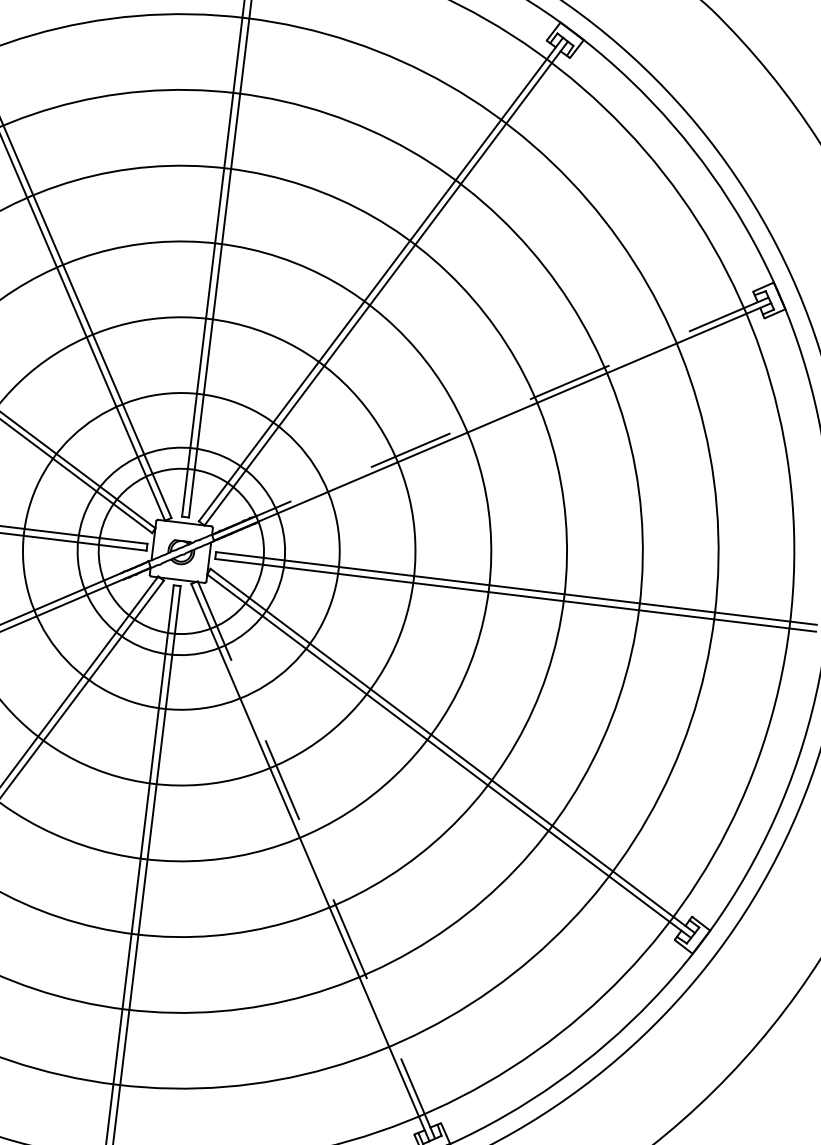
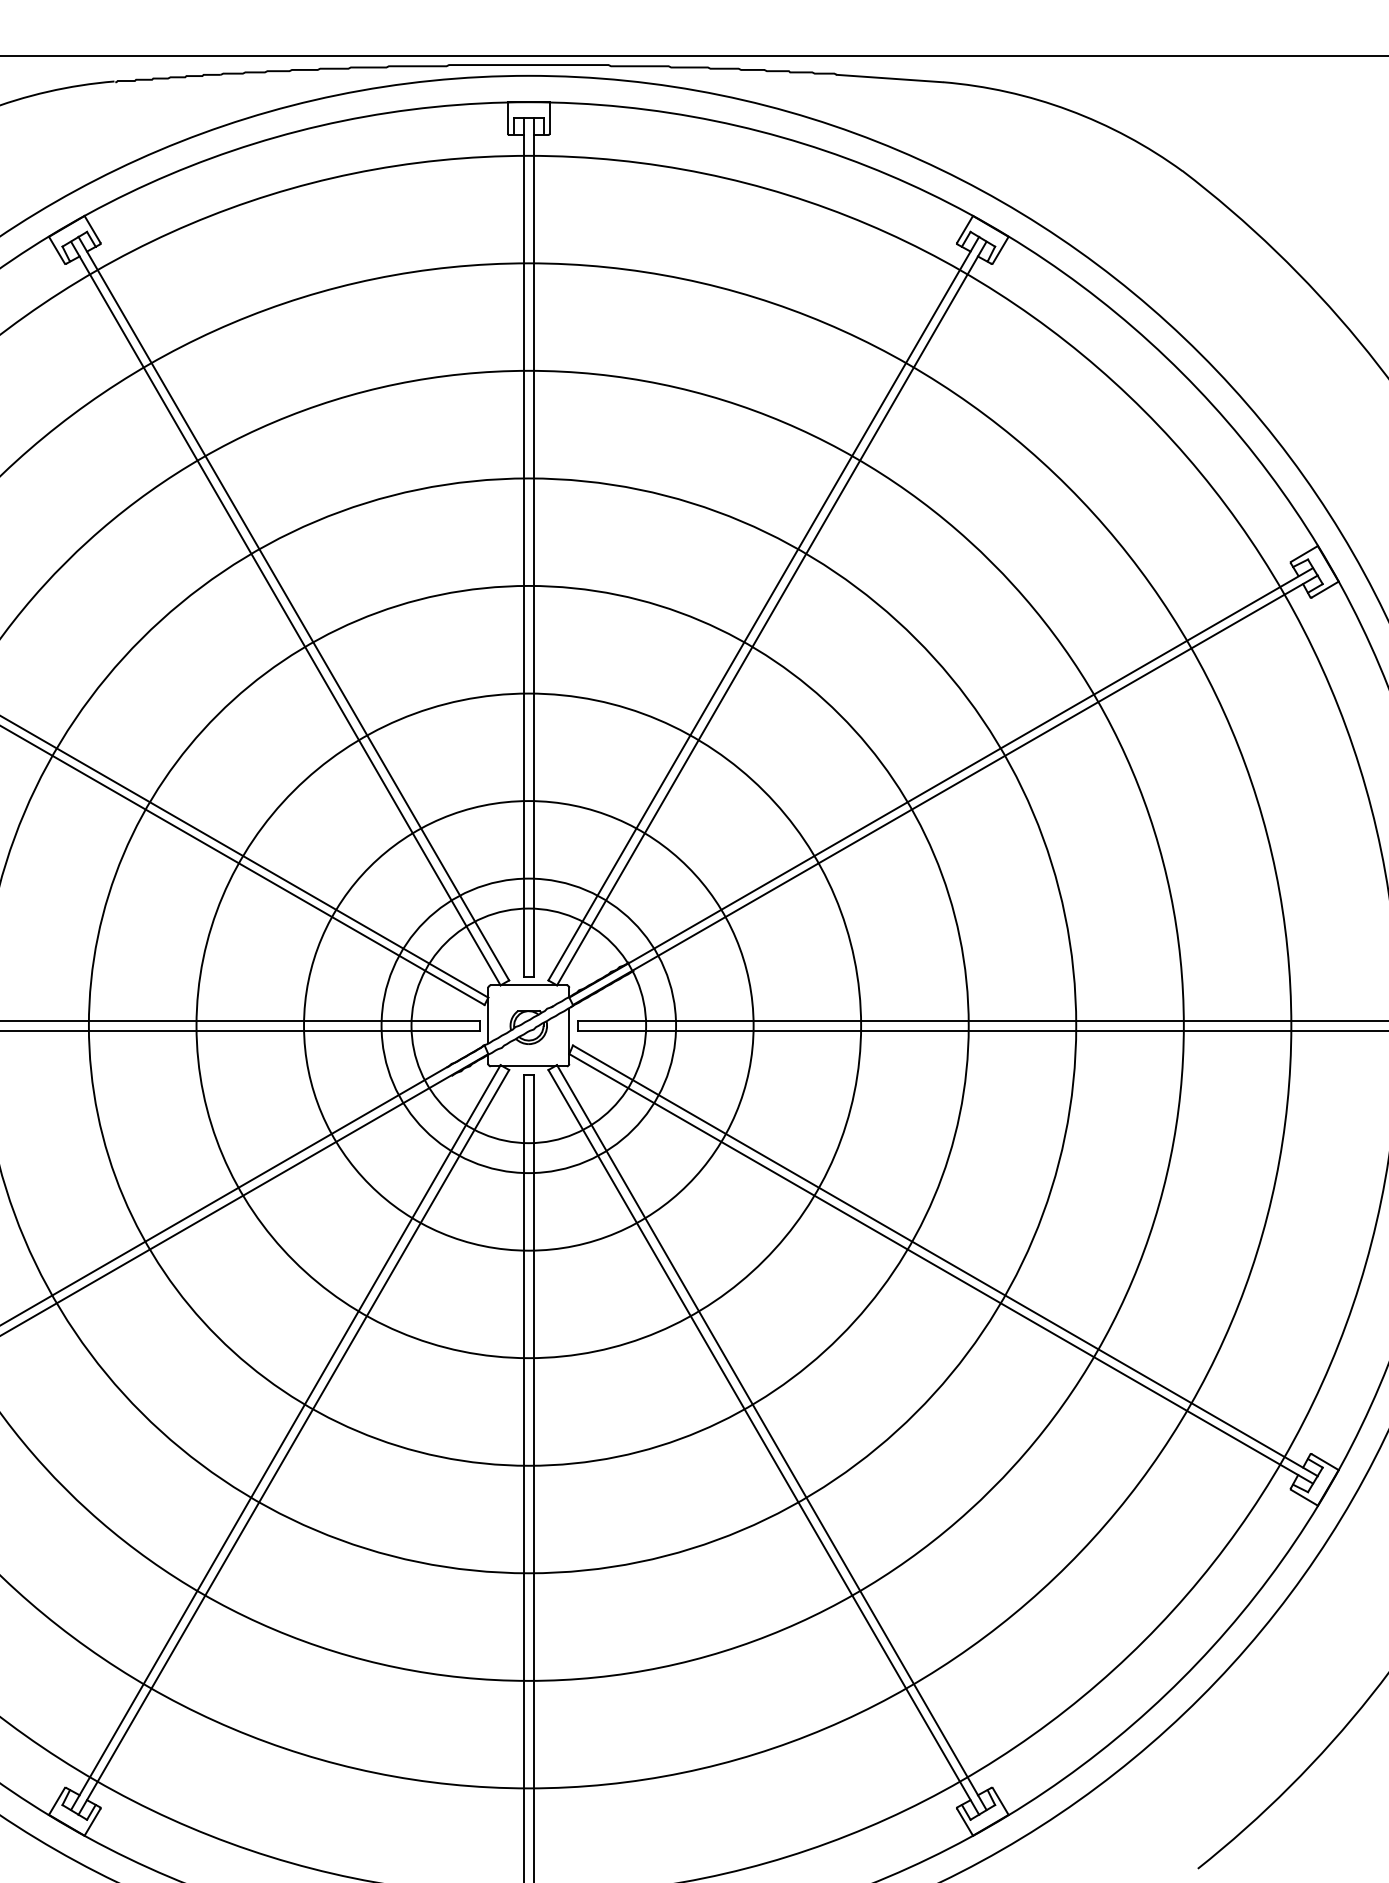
line: (489, 416) -> (940, 783), dashed -> solid
line: (316, 859) -> (771, 1437), dashed -> solid

